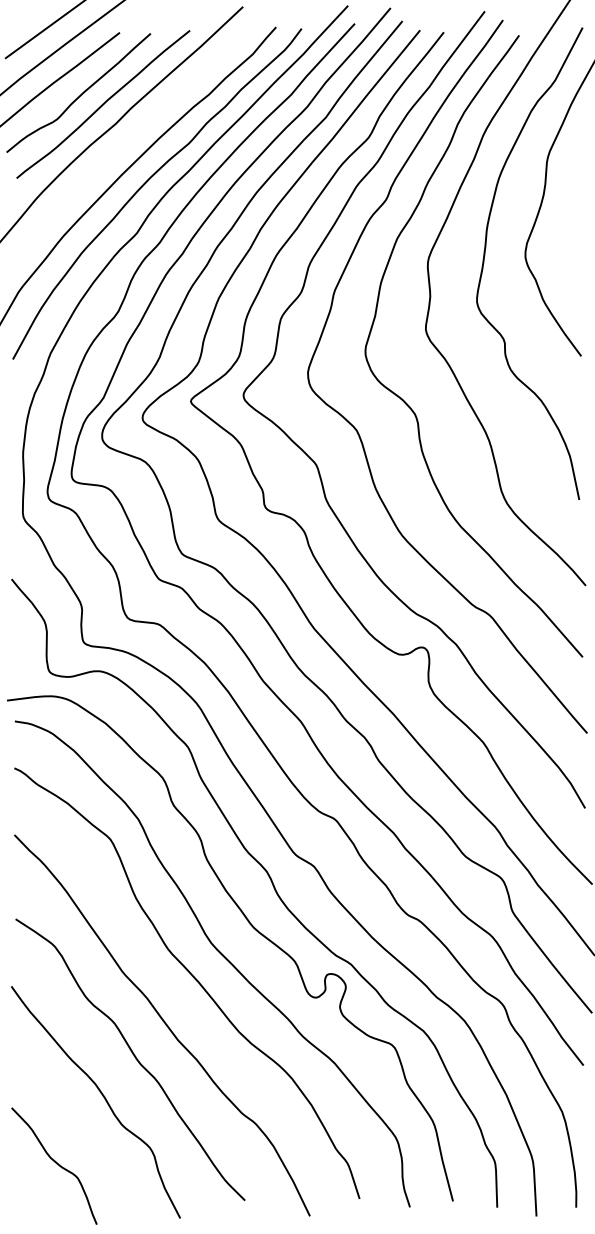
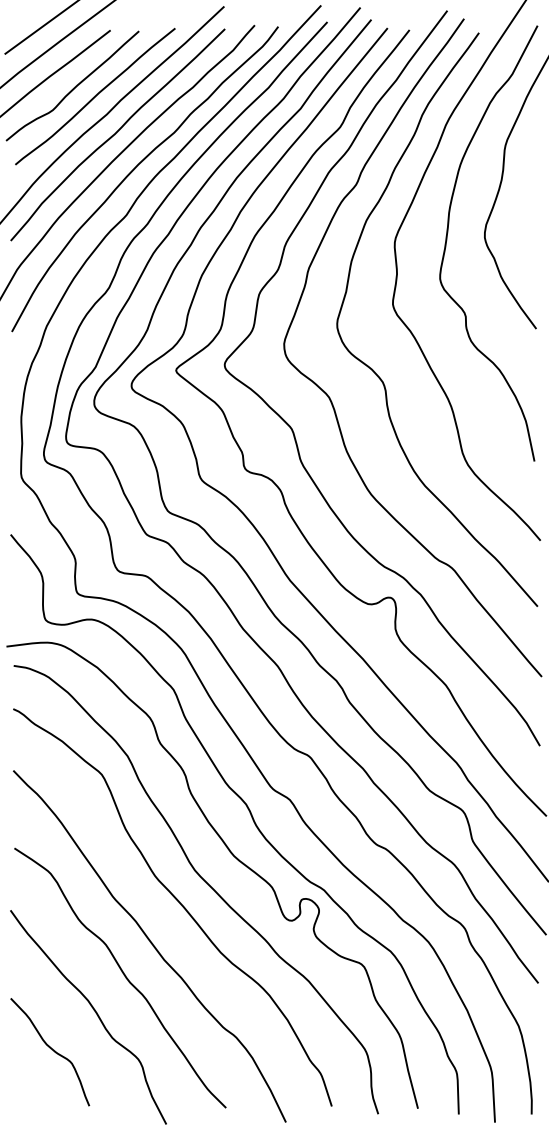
curve: (126, 144) -> (116, 133), added
curve: (55, 1163) -> (51, 1049), moved

